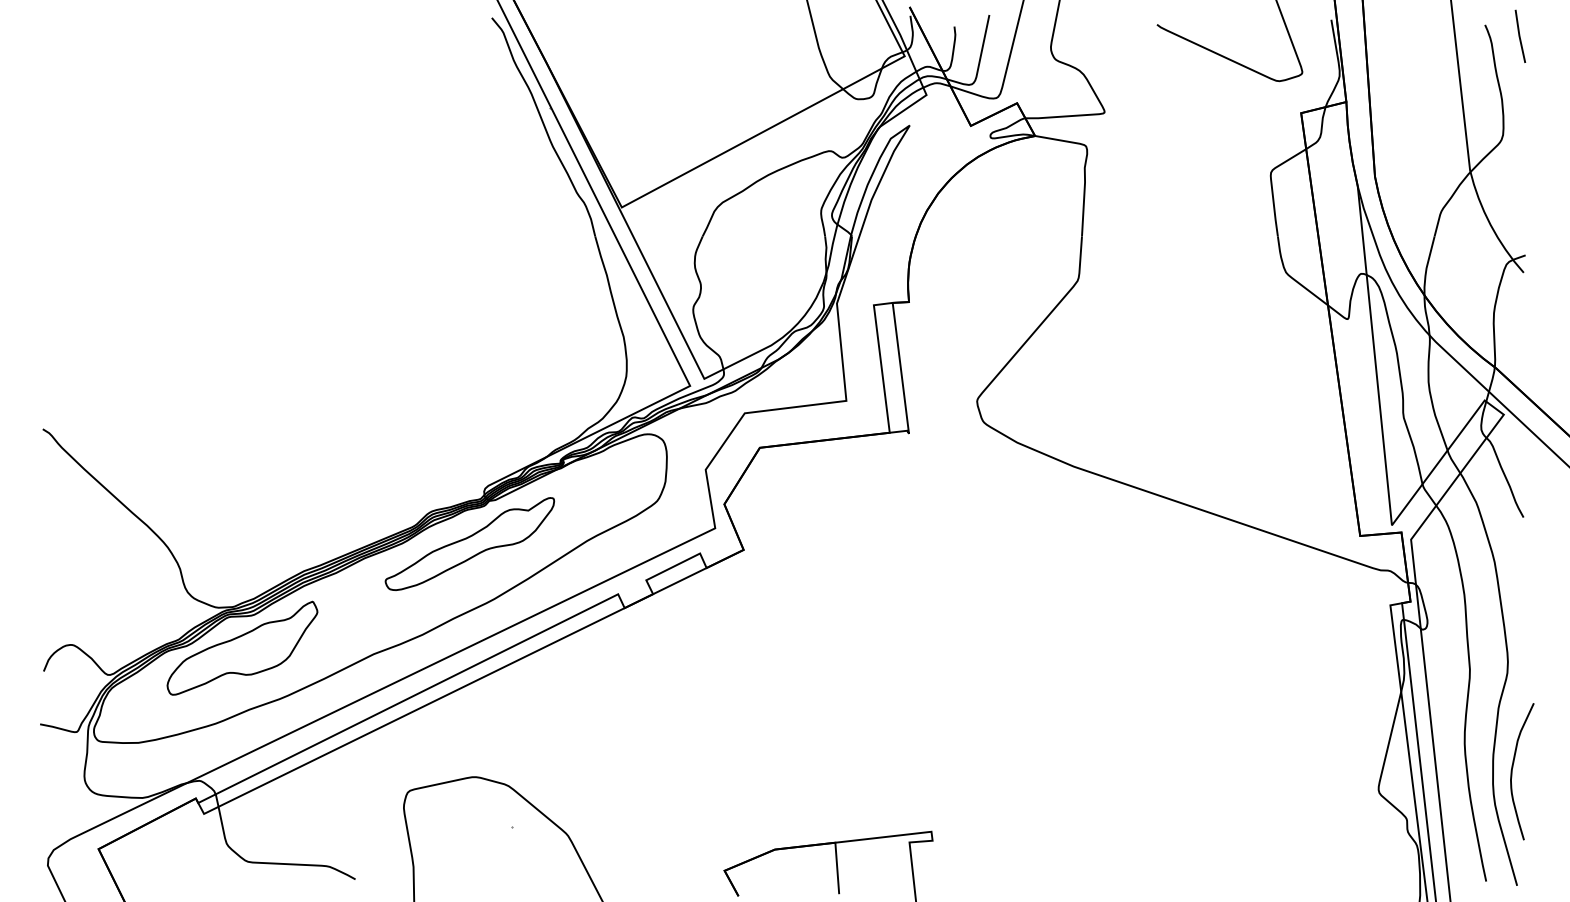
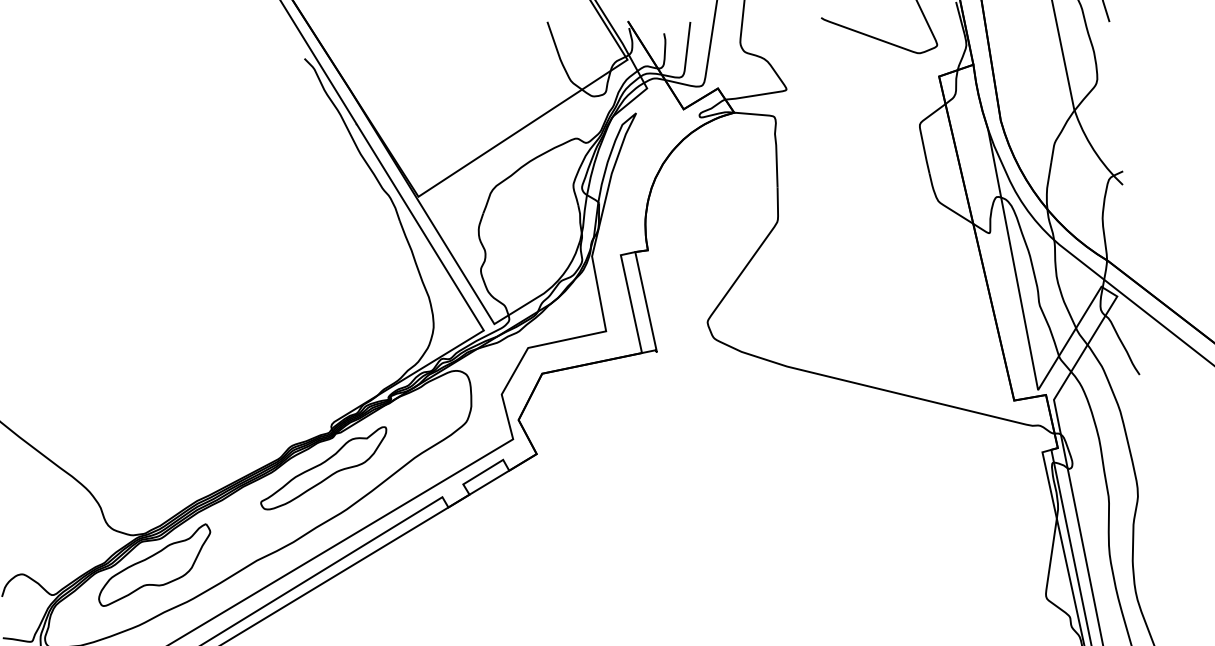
curve: (1513, 767) -> (1149, 569), removed

